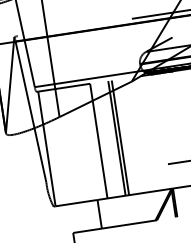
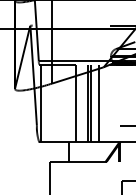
line: (133, 135) -> (99, 103), added

